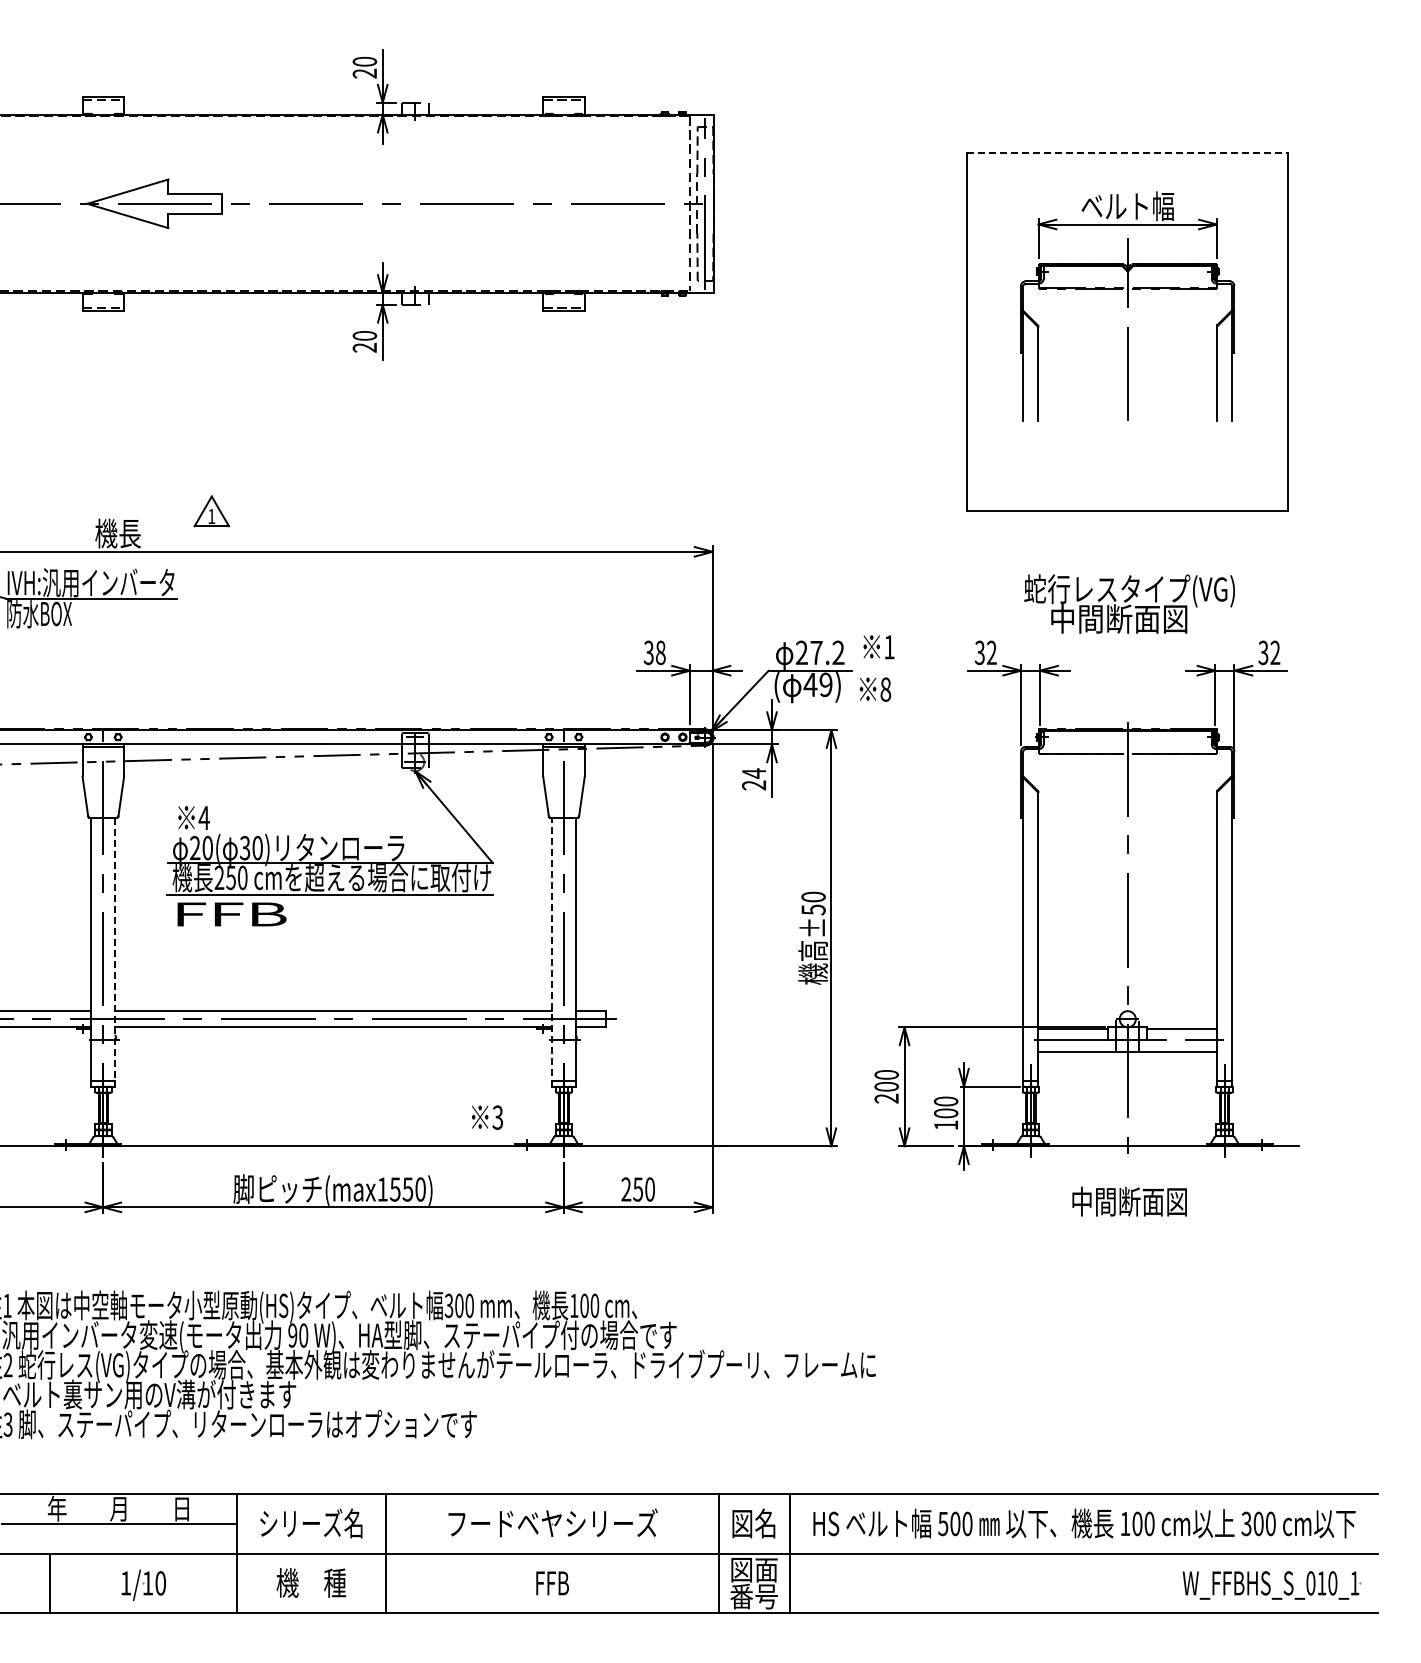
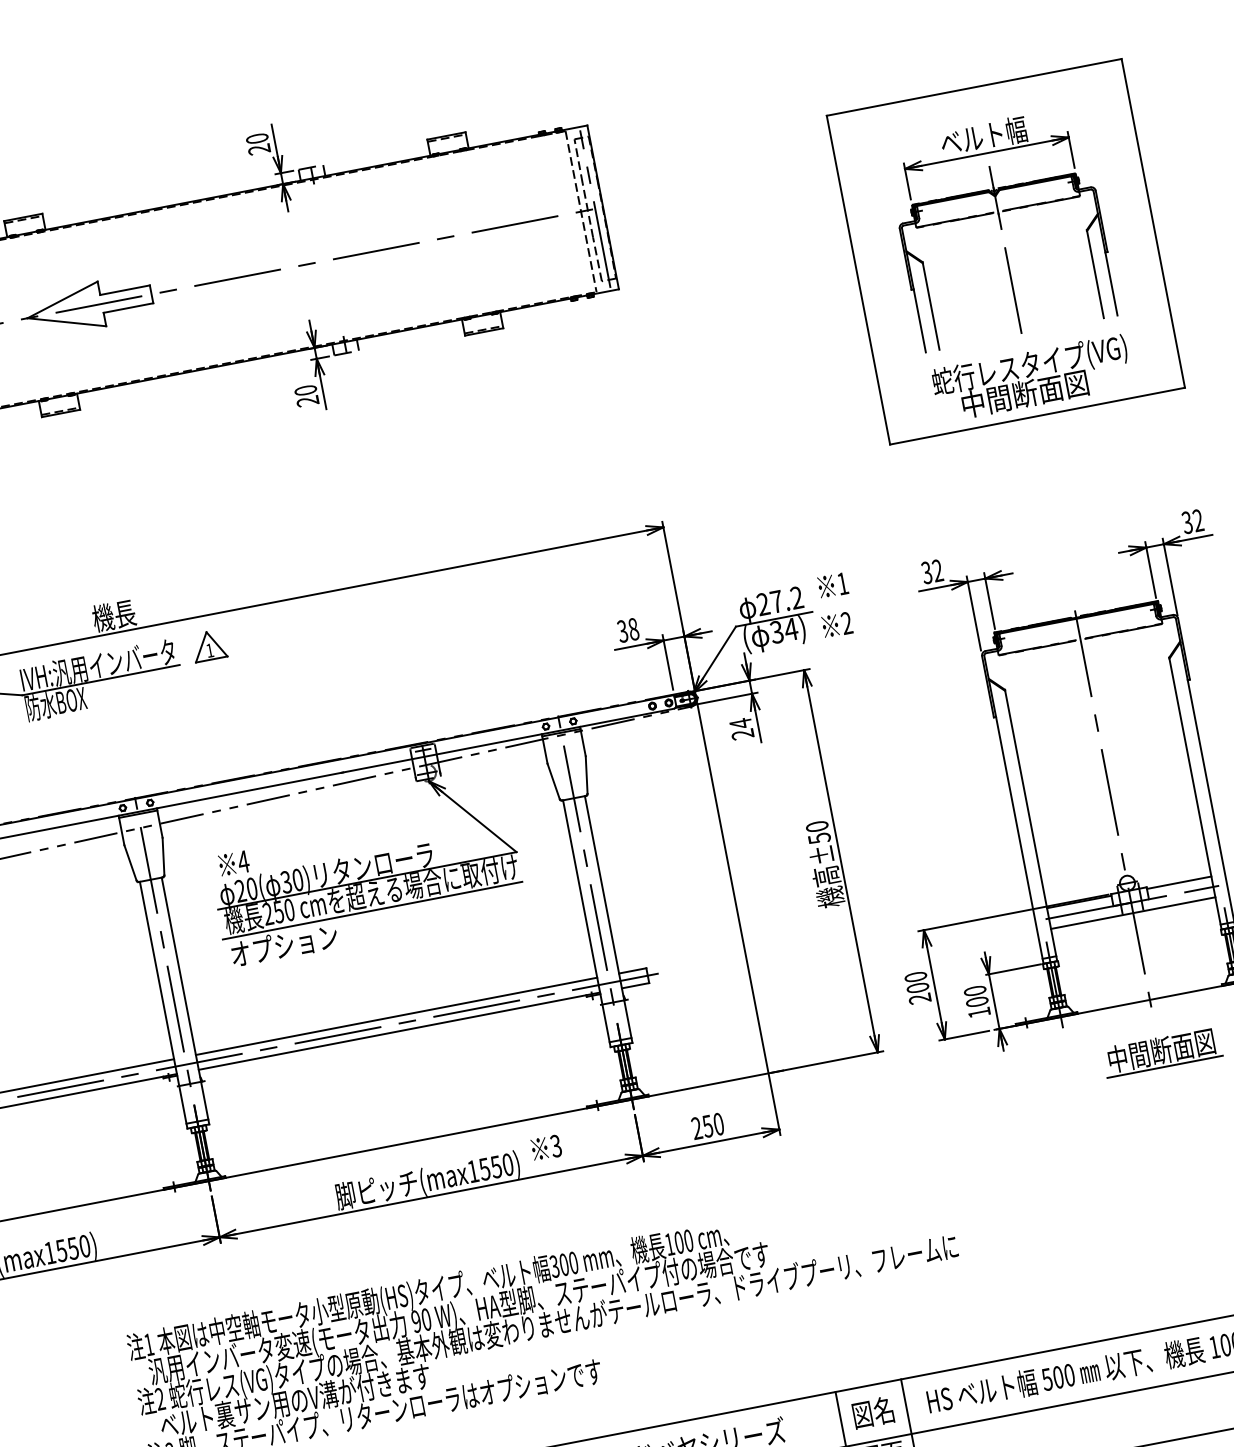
line: (1128, 152) -> (974, 86), dashed -> solid
part: (211, 511) -> (208, 646), moved
text: (1129, 603) -> (1031, 377), moved
text: (818, 684) -> (784, 630), 49) -> 34)
text: (885, 689) -> (846, 623), 8 -> 2
text: (230, 913) -> (284, 944), FFB -> オプション
line: (552, 951) -> (587, 922), dashed -> solid
line: (115, 952) -> (185, 1001), dashed -> solid
text: (487, 1117) -> (546, 1147), moved
line: (1129, 1219) -> (1164, 1066), added

